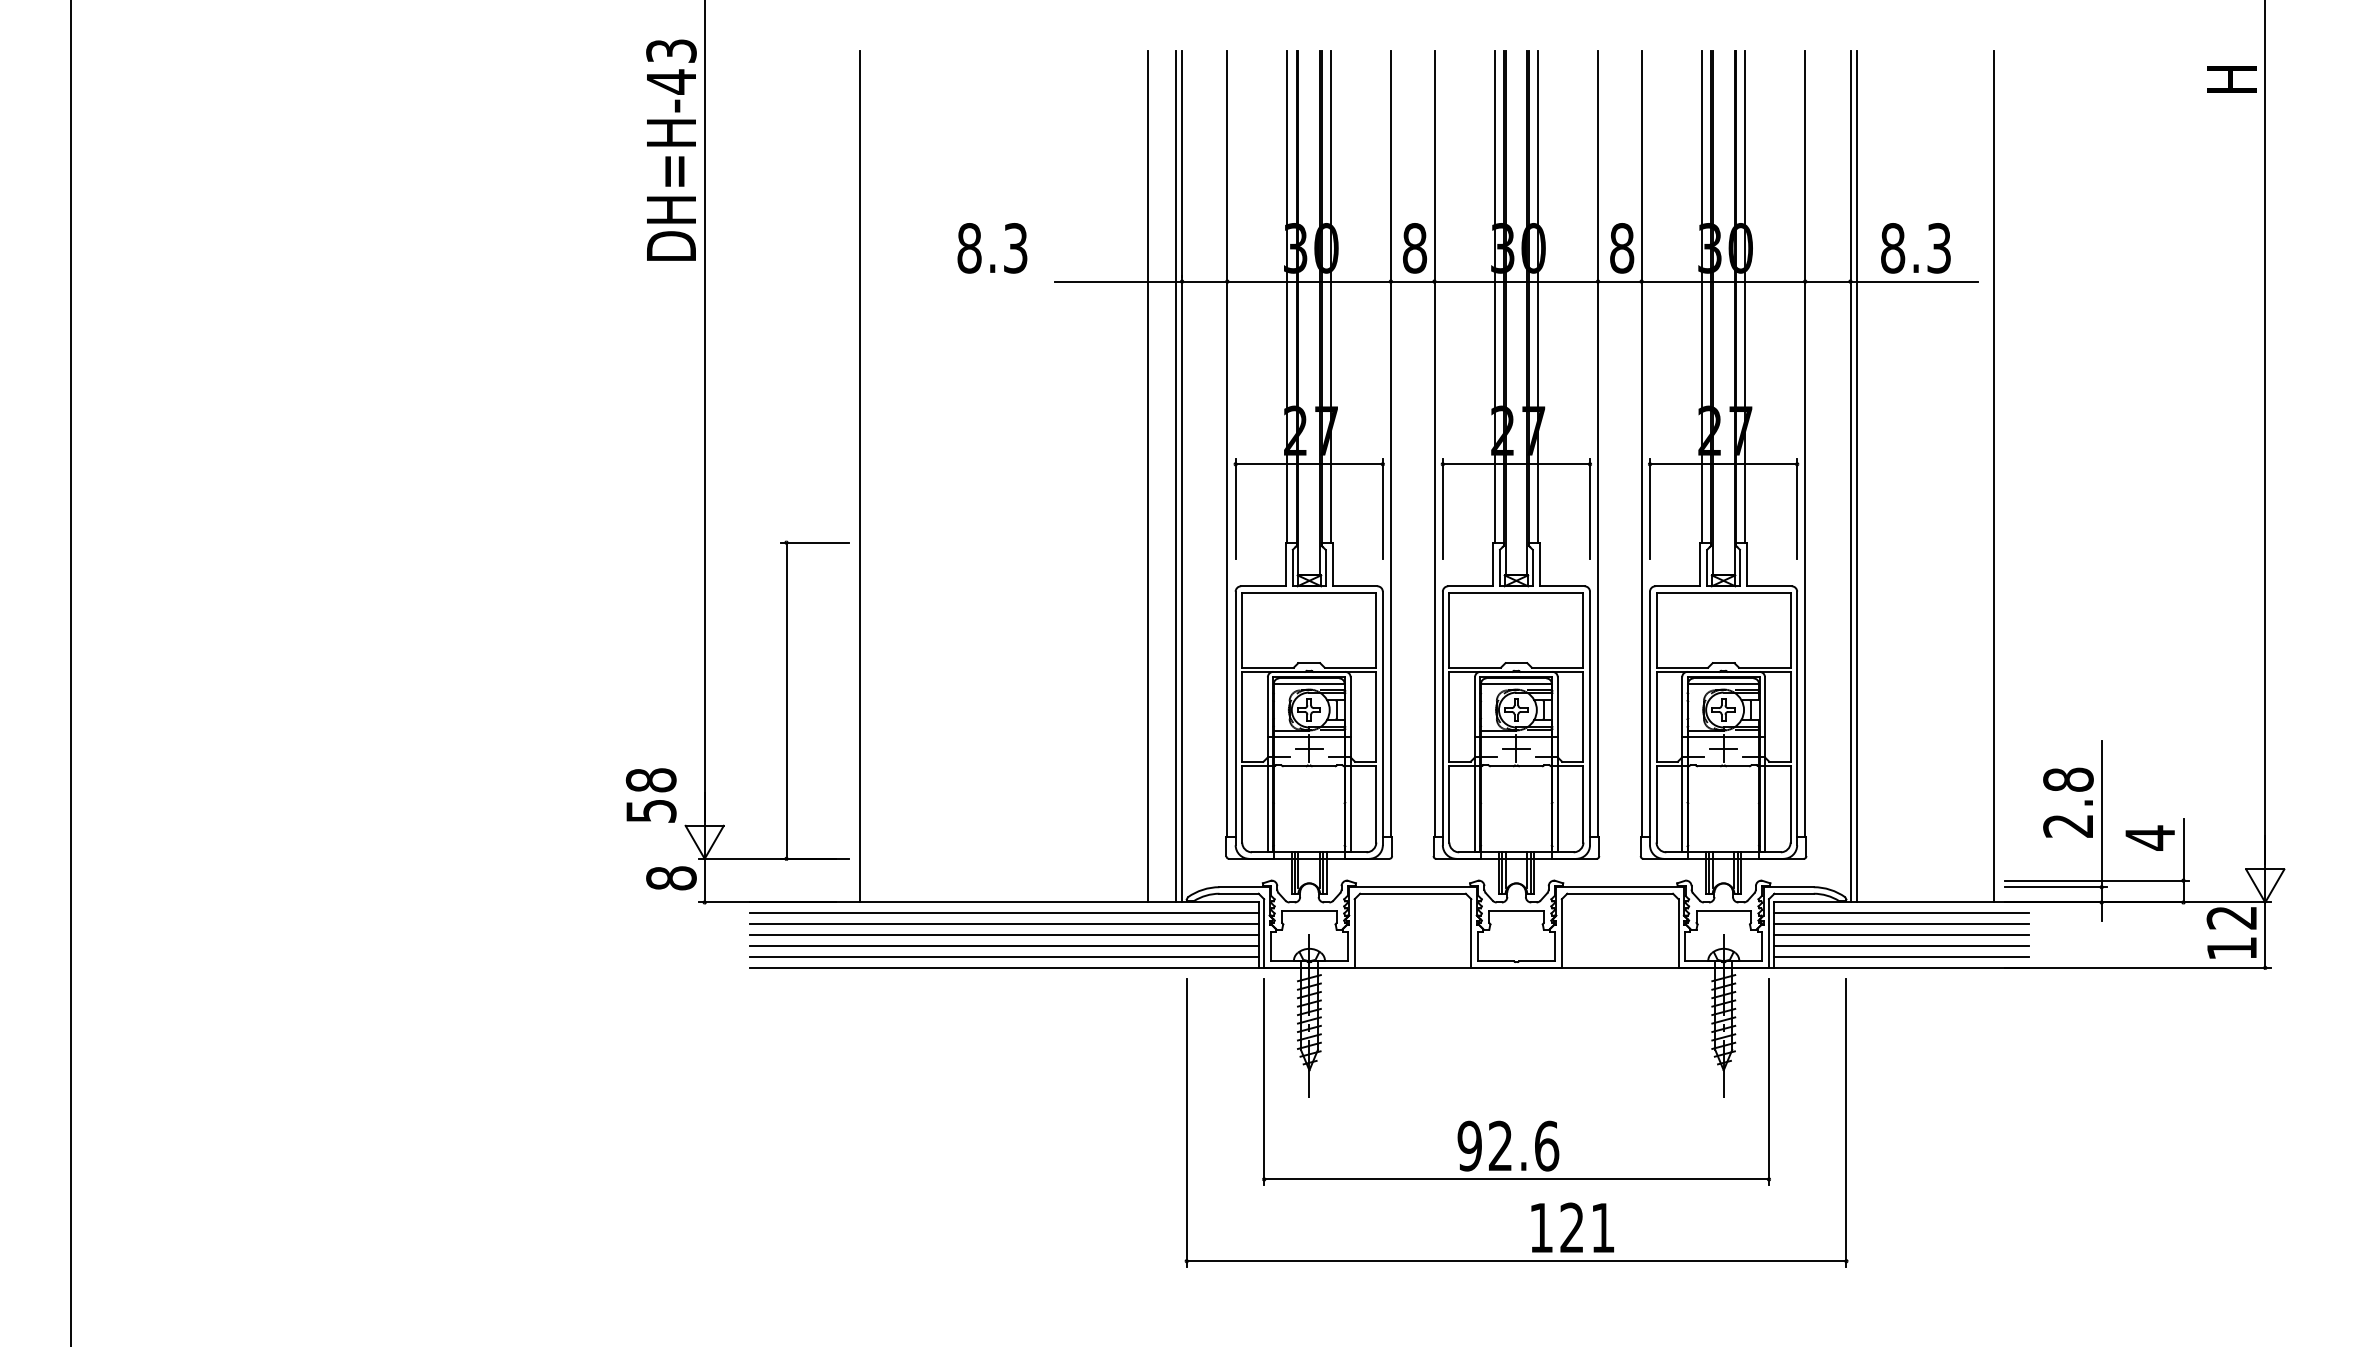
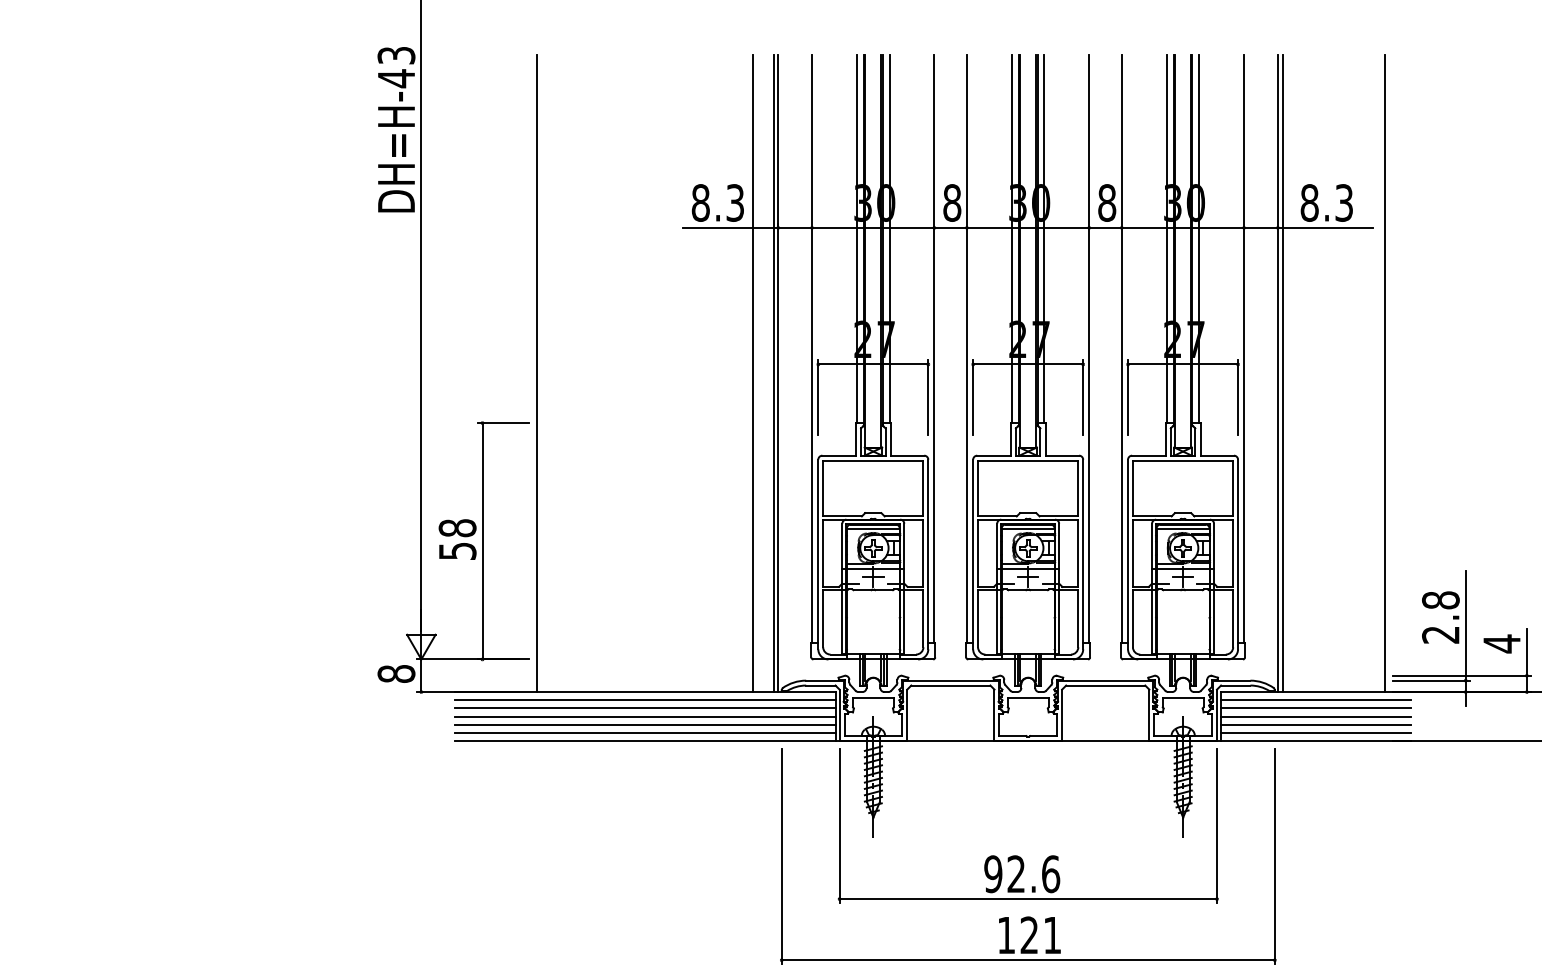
text: (992, 248) -> (717, 203), moved
text: (650, 795) -> (457, 539), moved
text: (1572, 1227) -> (1029, 935), moved

